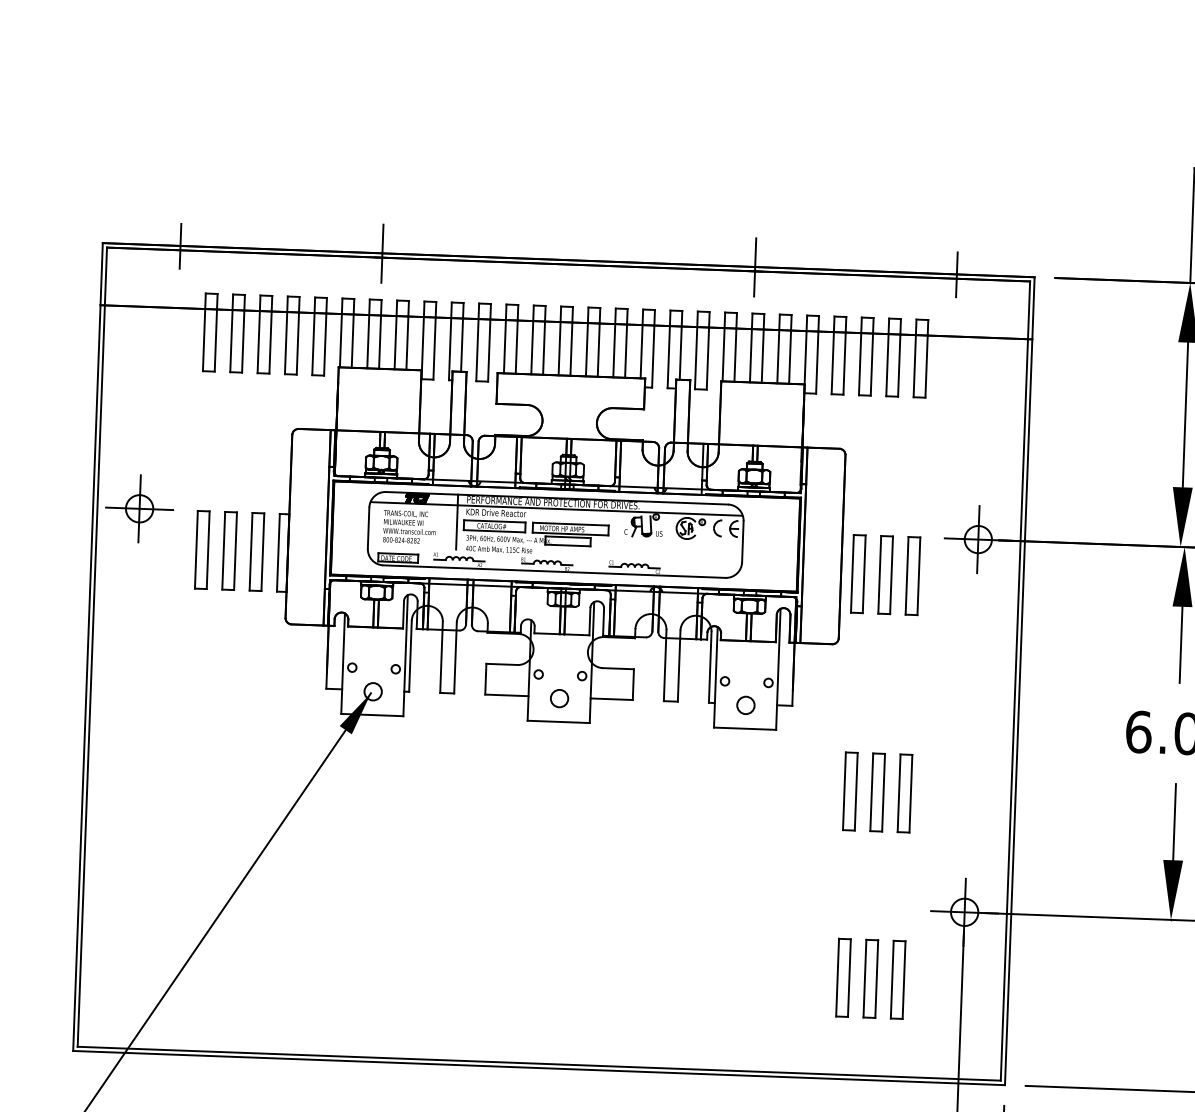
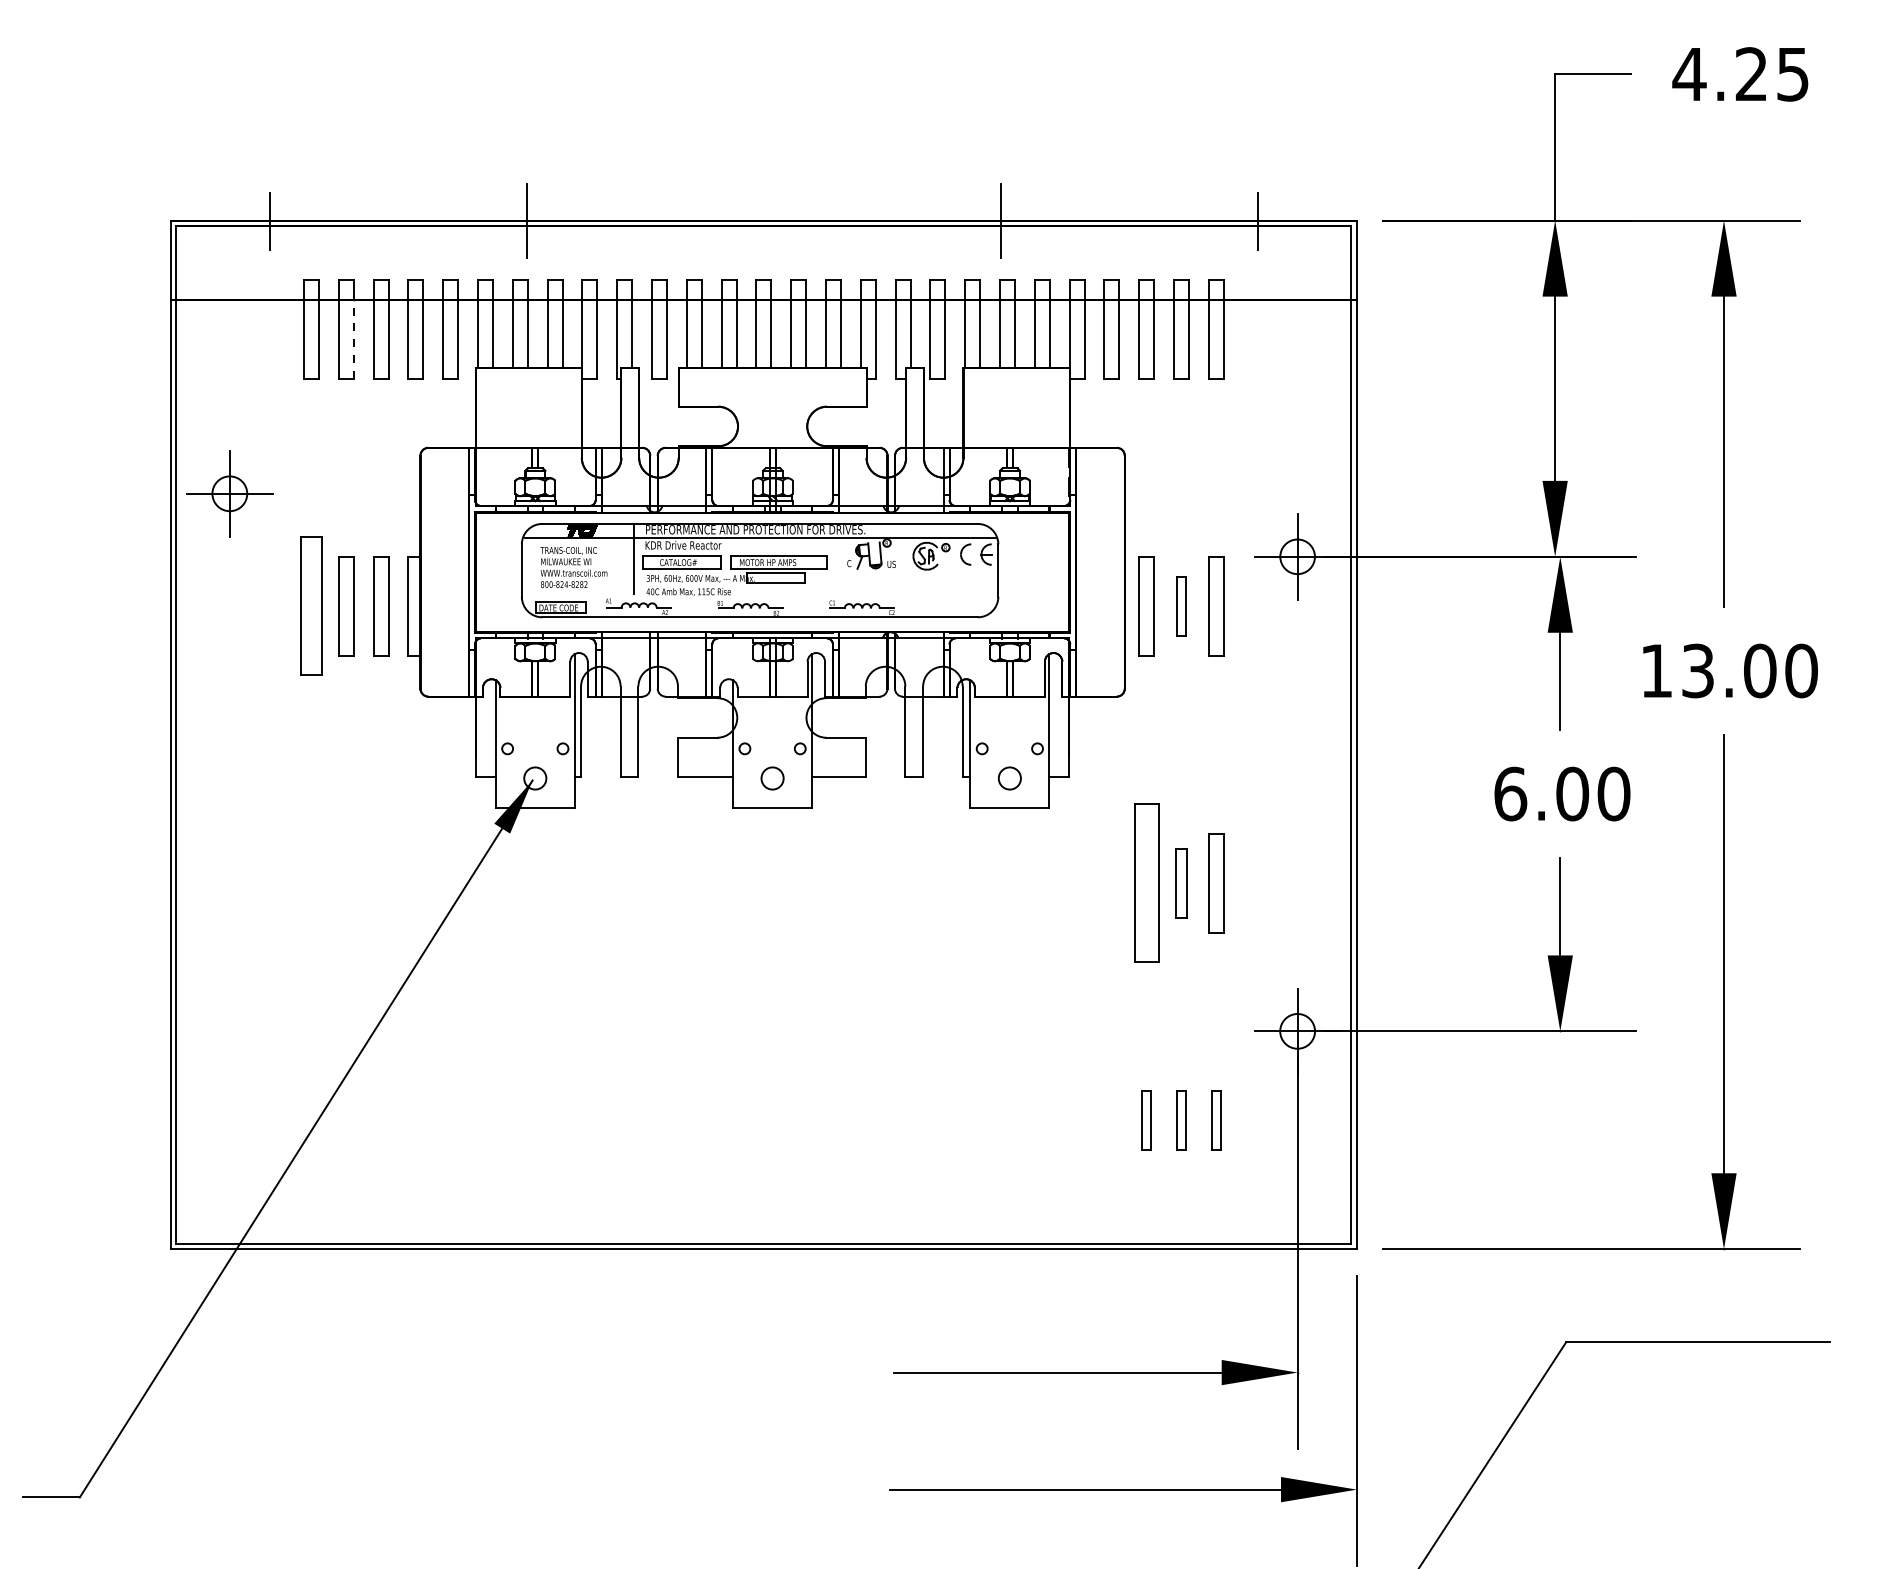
line: (243, 341) -> (353, 339), solid -> dashed
part: (139, 508) -> (229, 493), moved
part: (202, 550) -> (311, 606), size x1.4
part: (885, 575) -> (1181, 606), size x0.6
part: (850, 791) -> (1146, 883), size x1.6
part: (877, 792) -> (1181, 883), size x0.7
part: (843, 977) -> (1146, 1120), size x0.6
part: (870, 979) -> (1181, 1120), size x0.6
part: (898, 980) -> (1216, 1120), size x0.6

